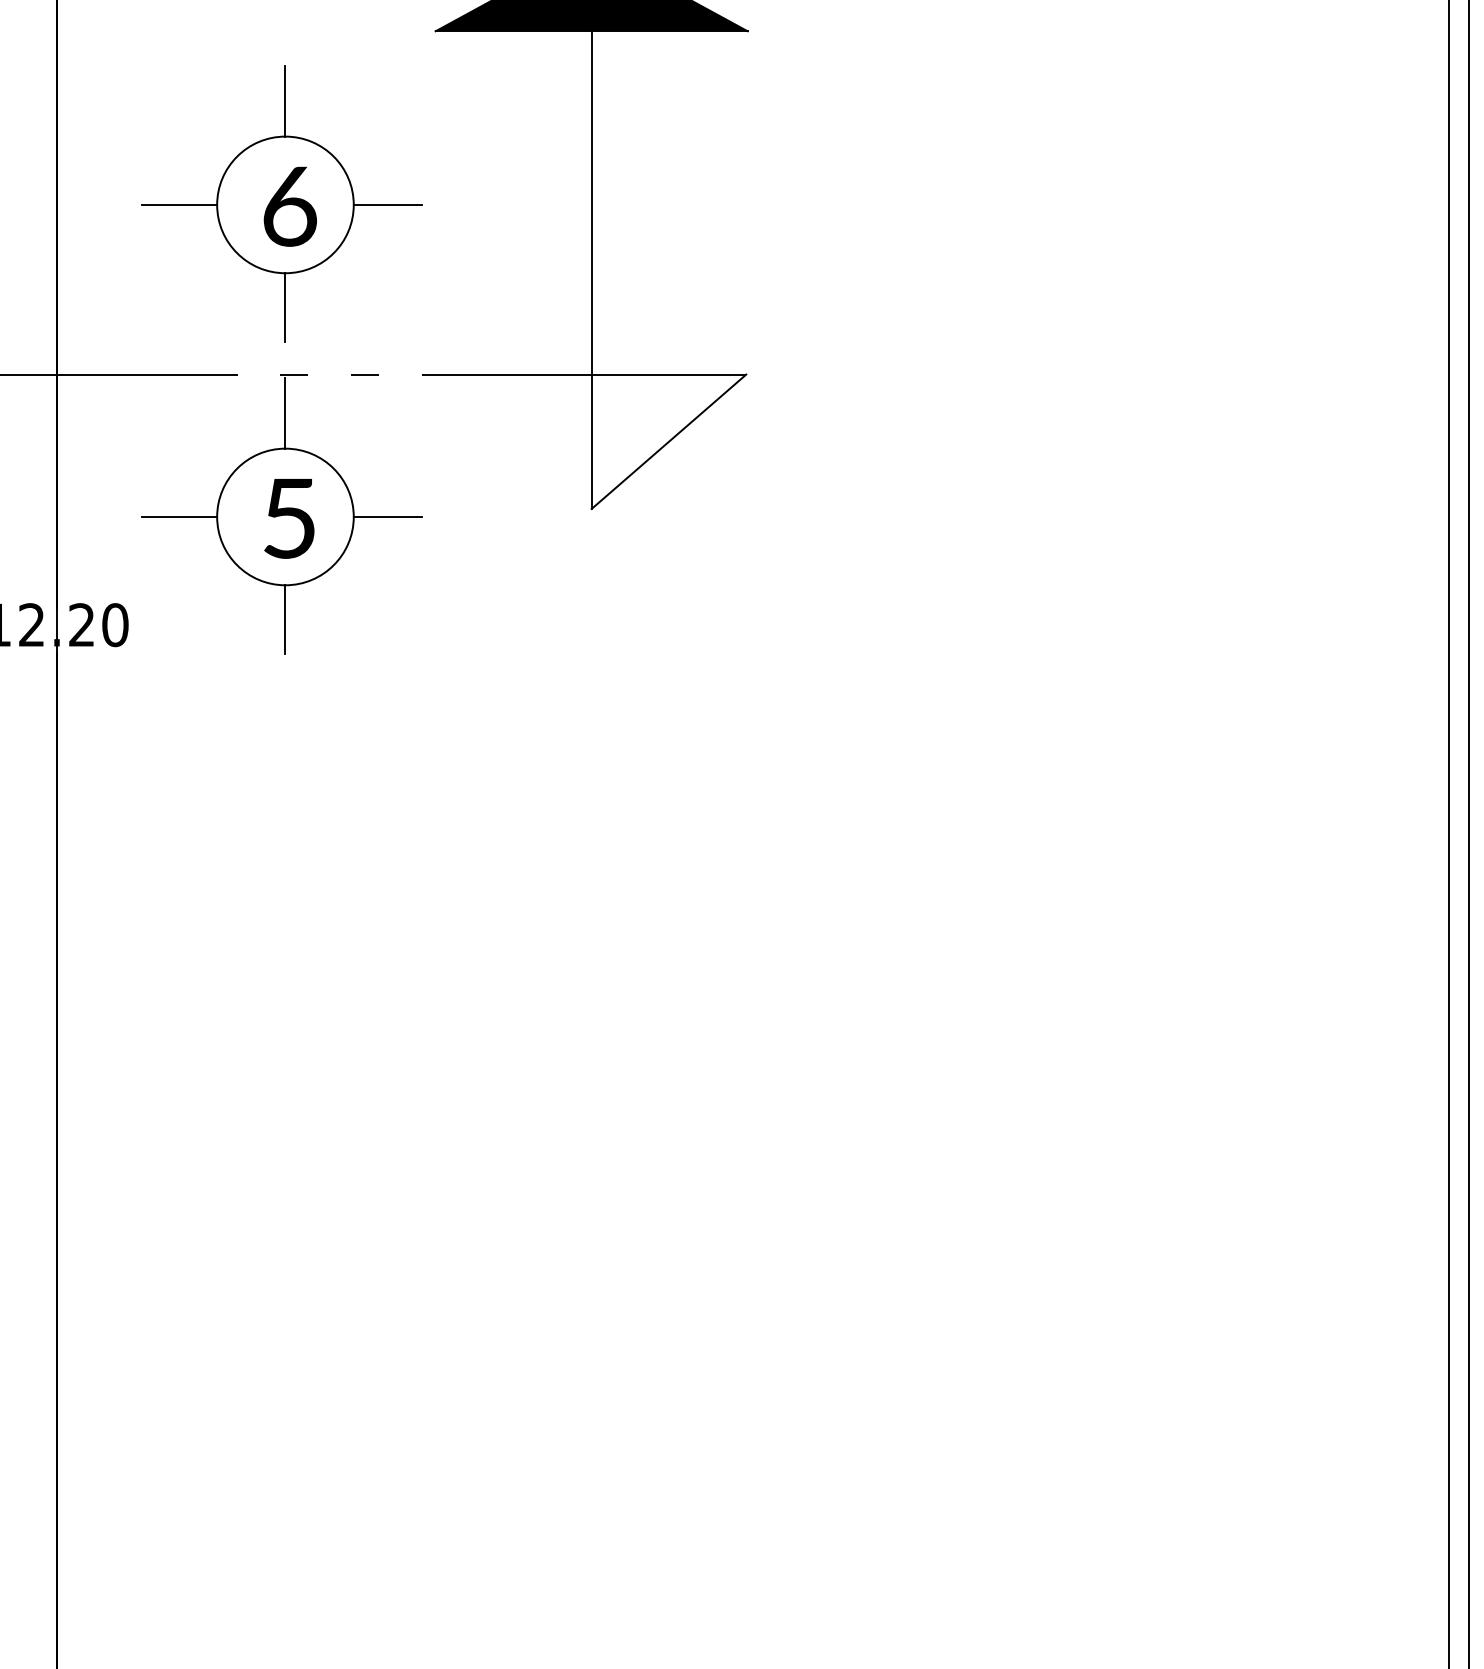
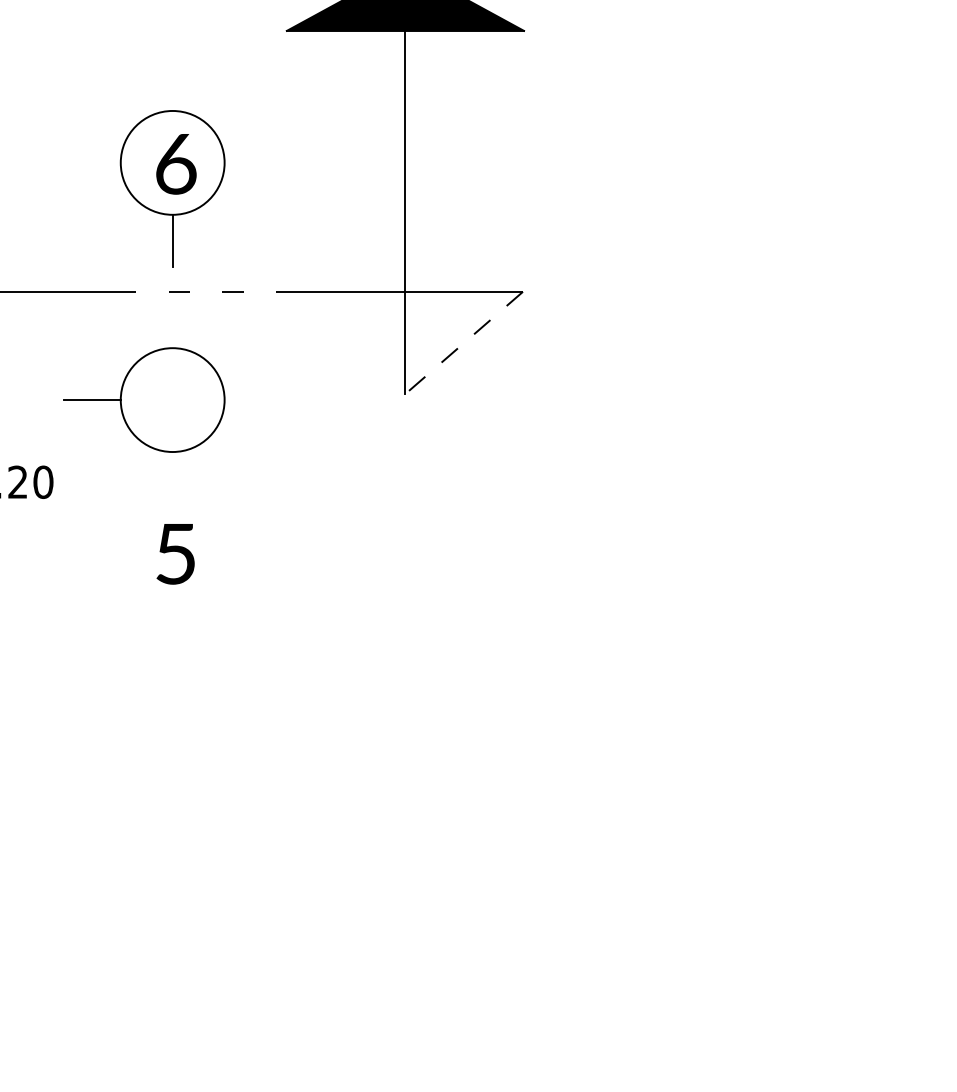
line: (285, 101) -> (172, 84), removed
line: (179, 204) -> (92, 162), removed
line: (387, 204) -> (250, 162), removed
line: (285, 413) -> (172, 321), removed
line: (668, 442) -> (463, 343), solid -> dashed
line: (387, 516) -> (250, 399), removed
text: (289, 518) -> (175, 554), moved
line: (285, 619) -> (172, 478), removed

